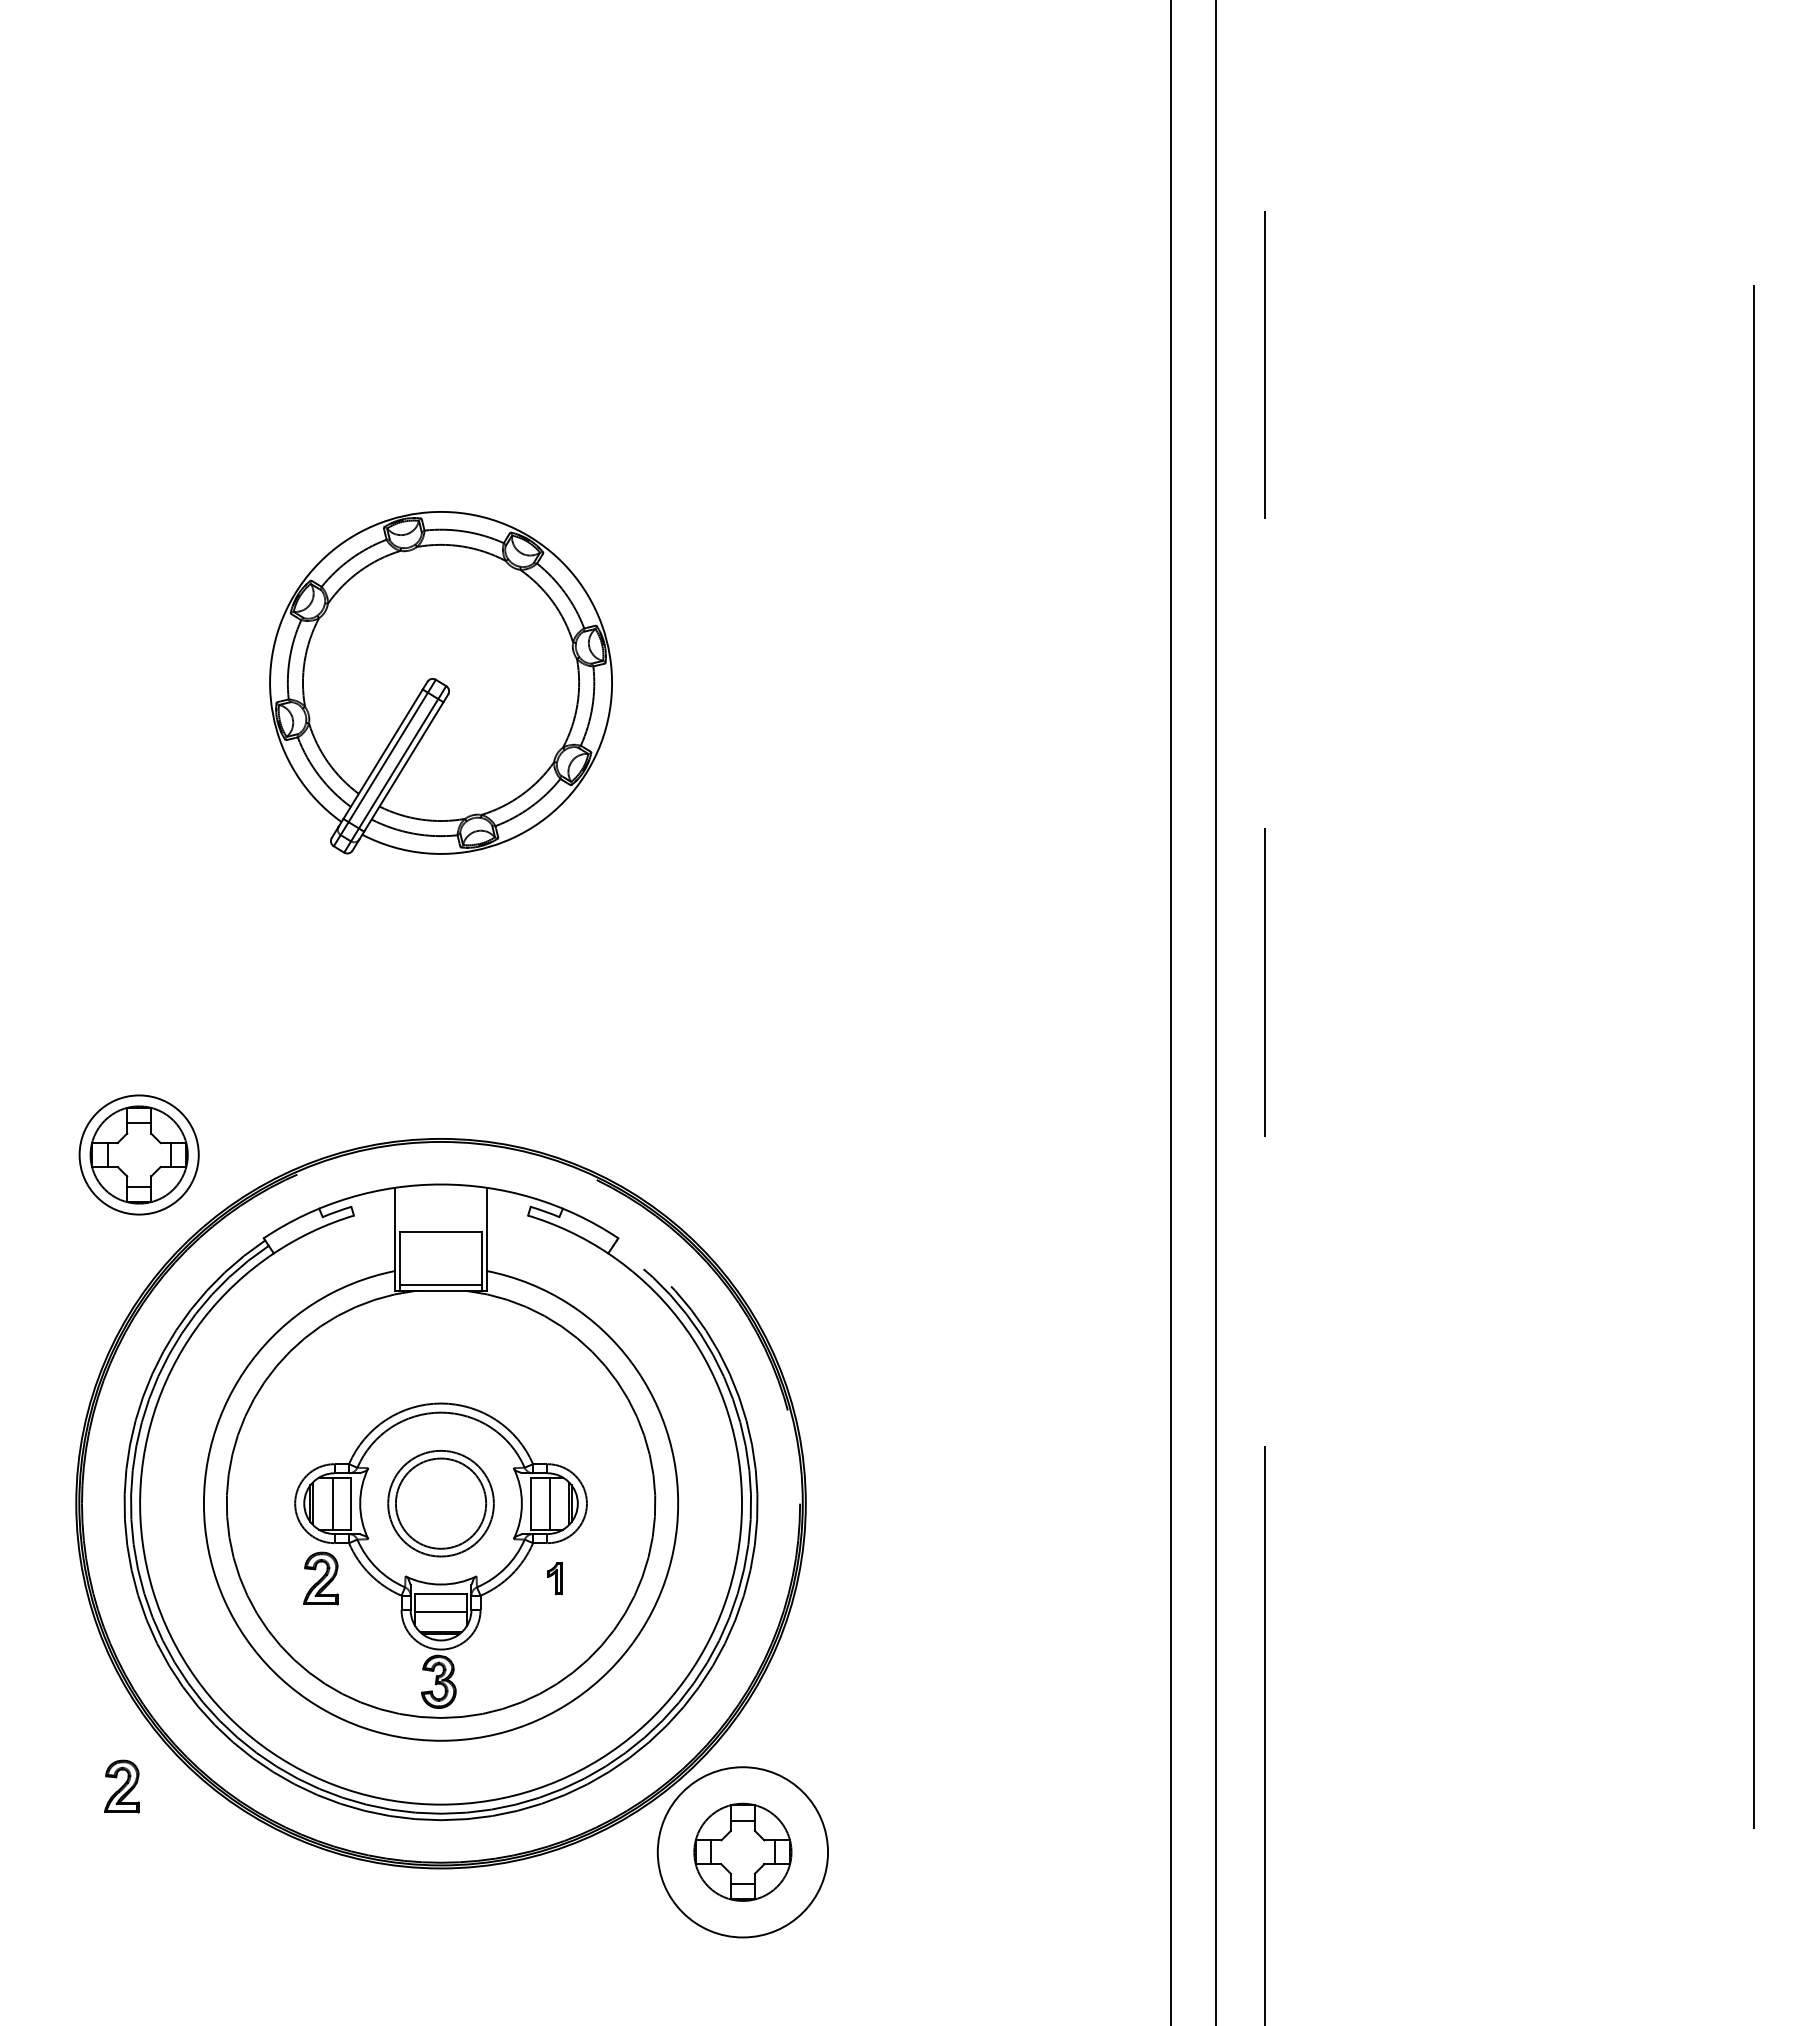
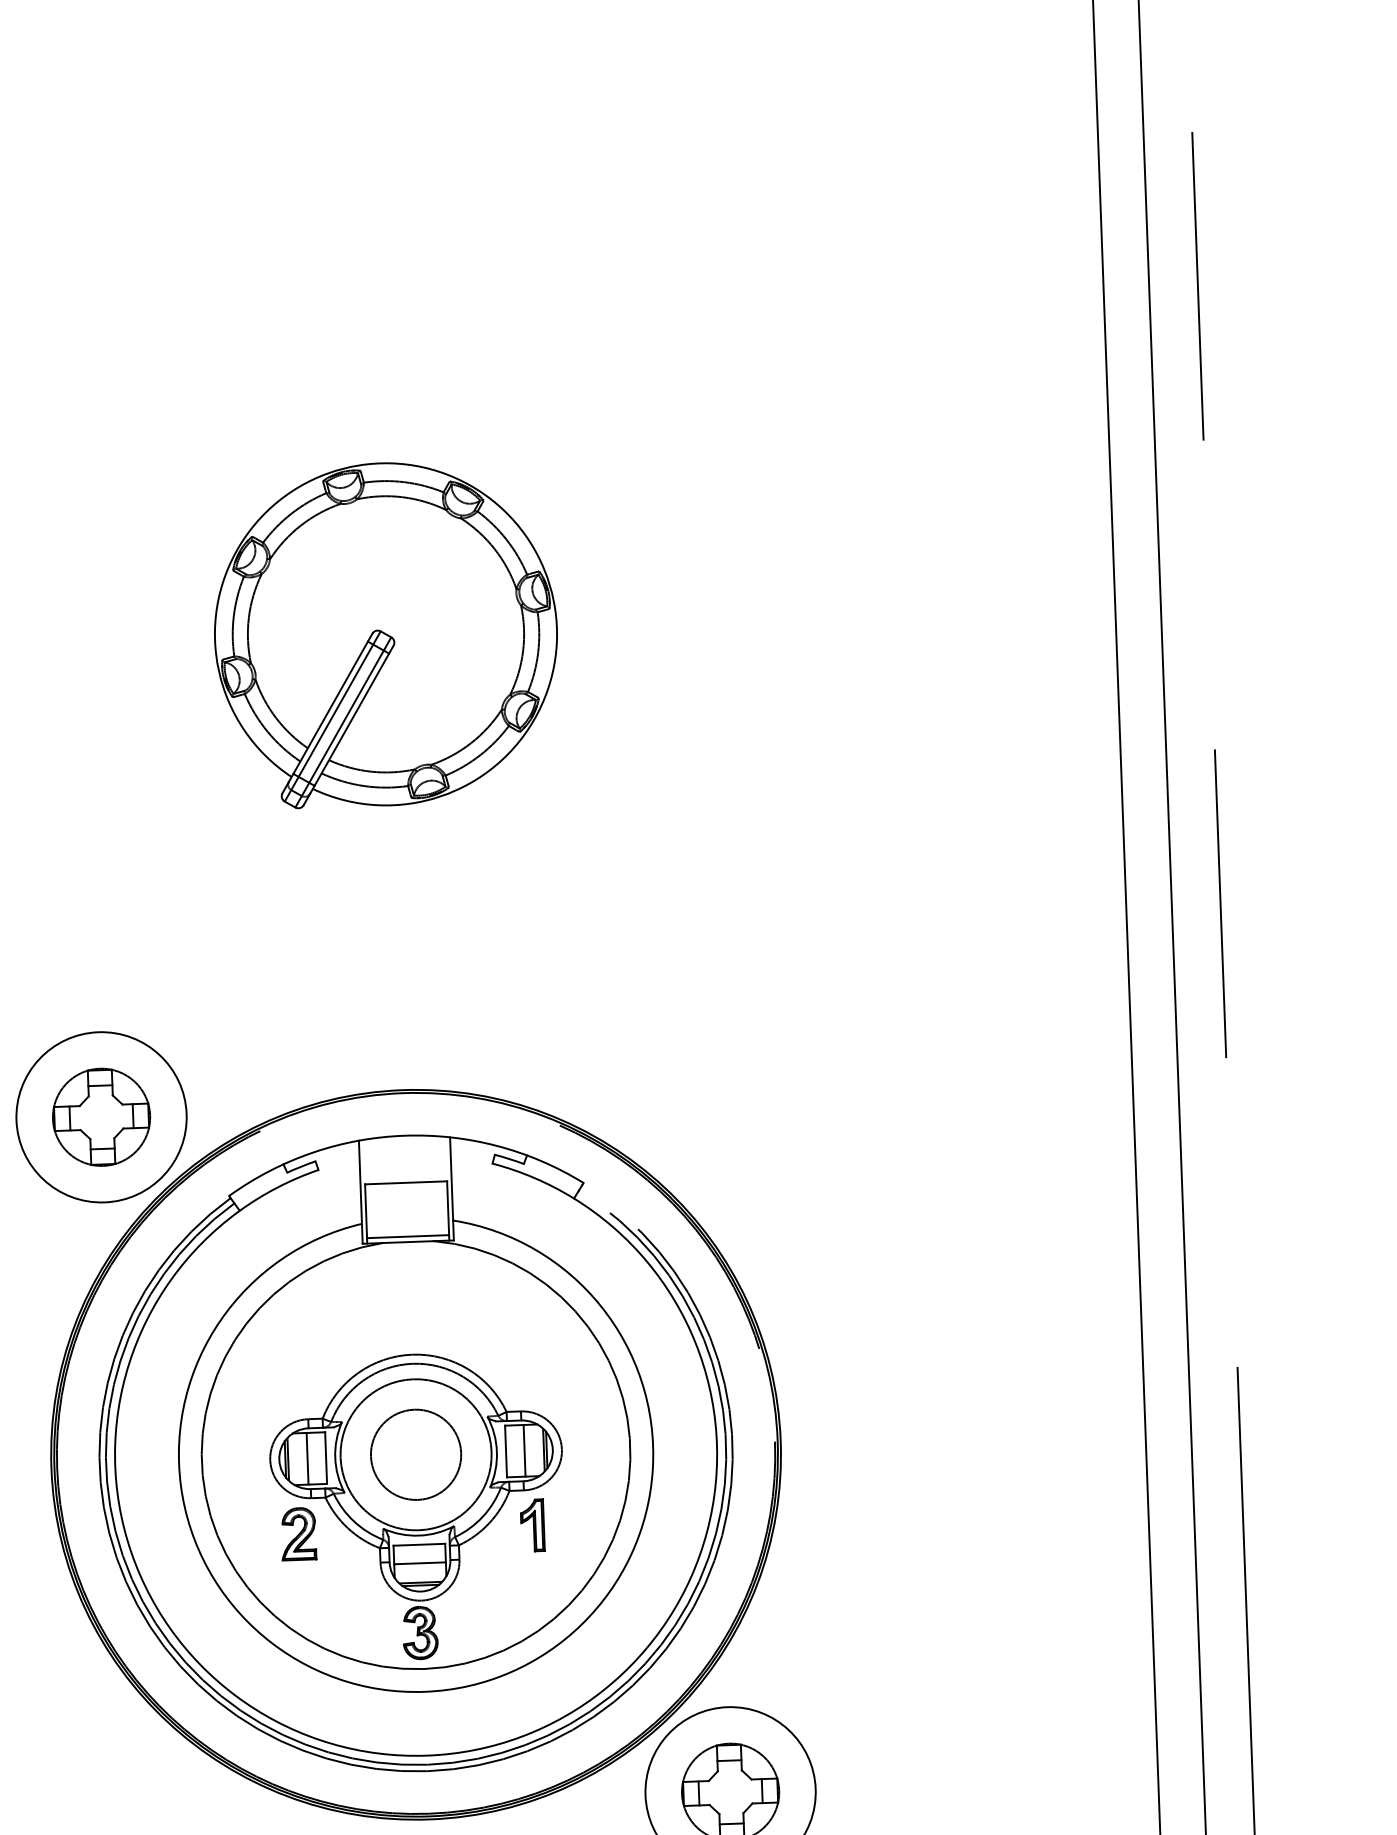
circle: (139, 1154) -> (101, 1116), size x1.43
circle: (440, 1503) -> (415, 1454), size x1.43
part: (555, 1578) -> (533, 1525), size x1.67
part: (121, 1786) -> (107, 1749), removed

